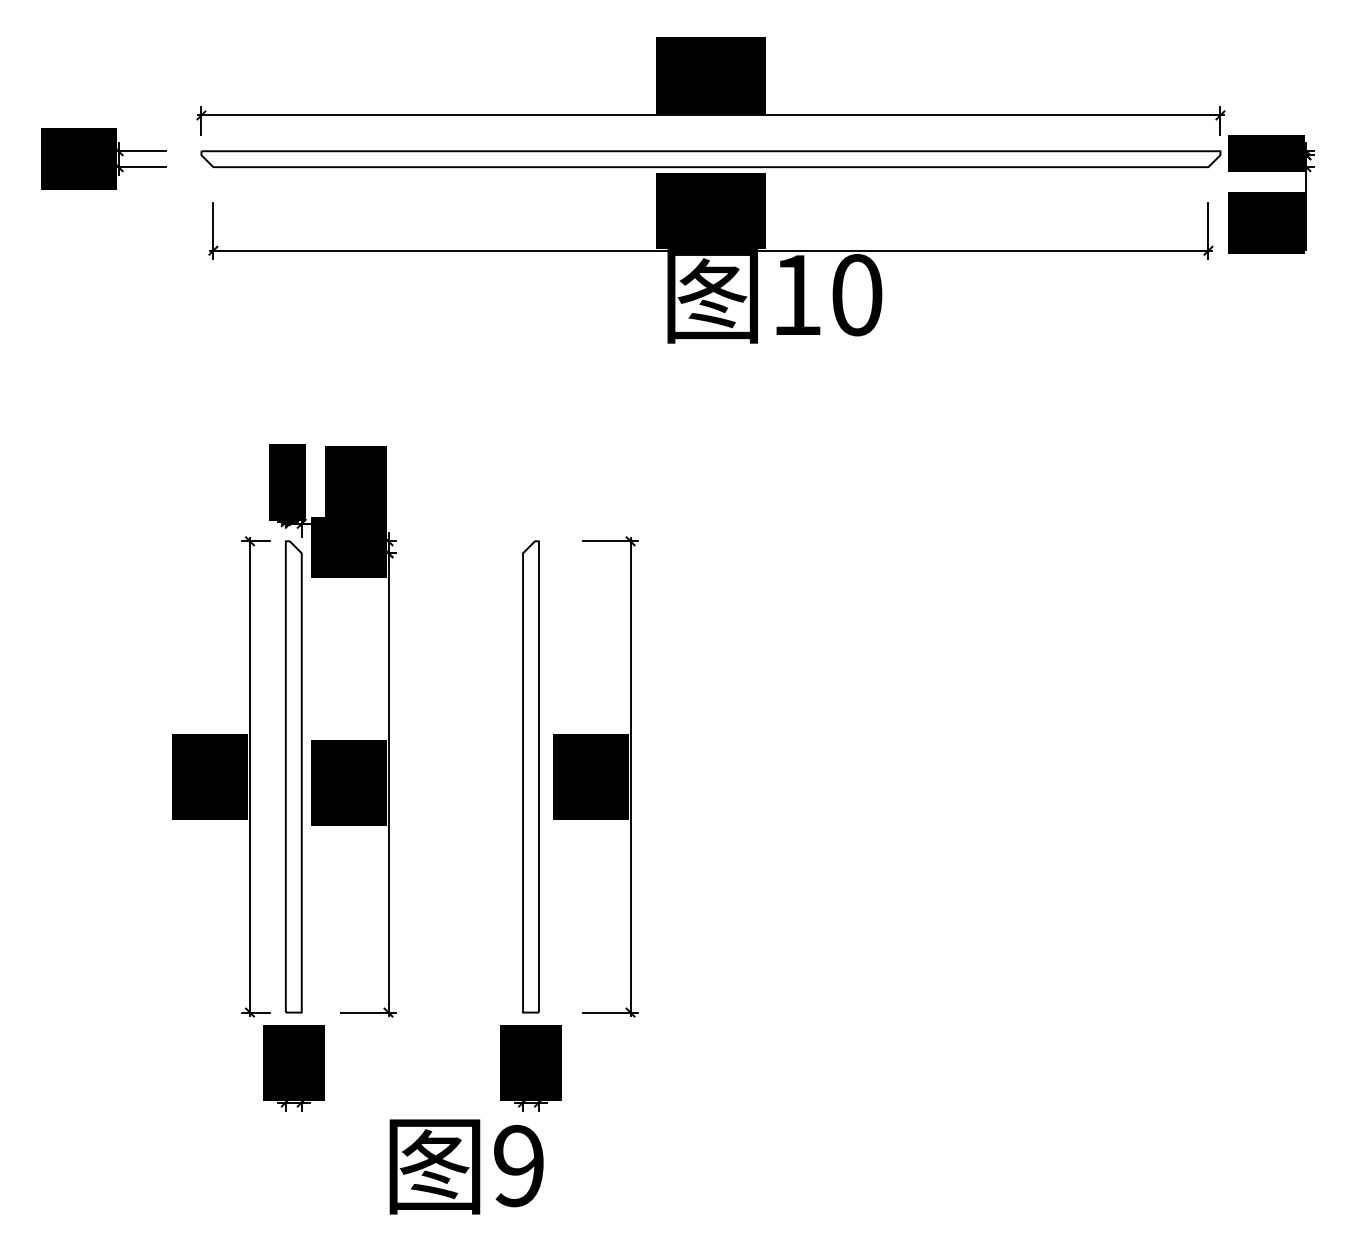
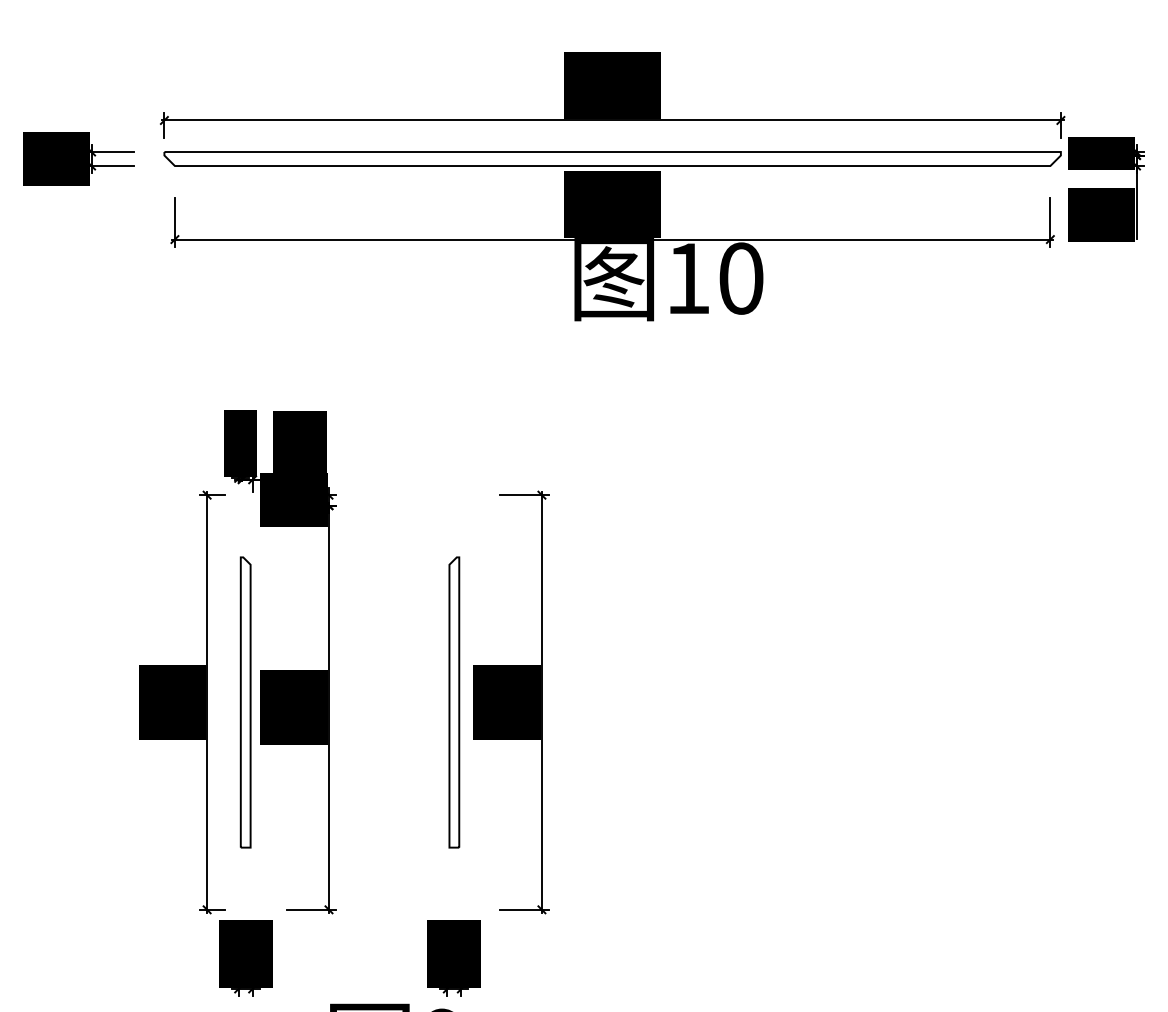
part: (293, 776) -> (245, 702), size x0.7
part: (530, 776) -> (453, 702), size x0.7

